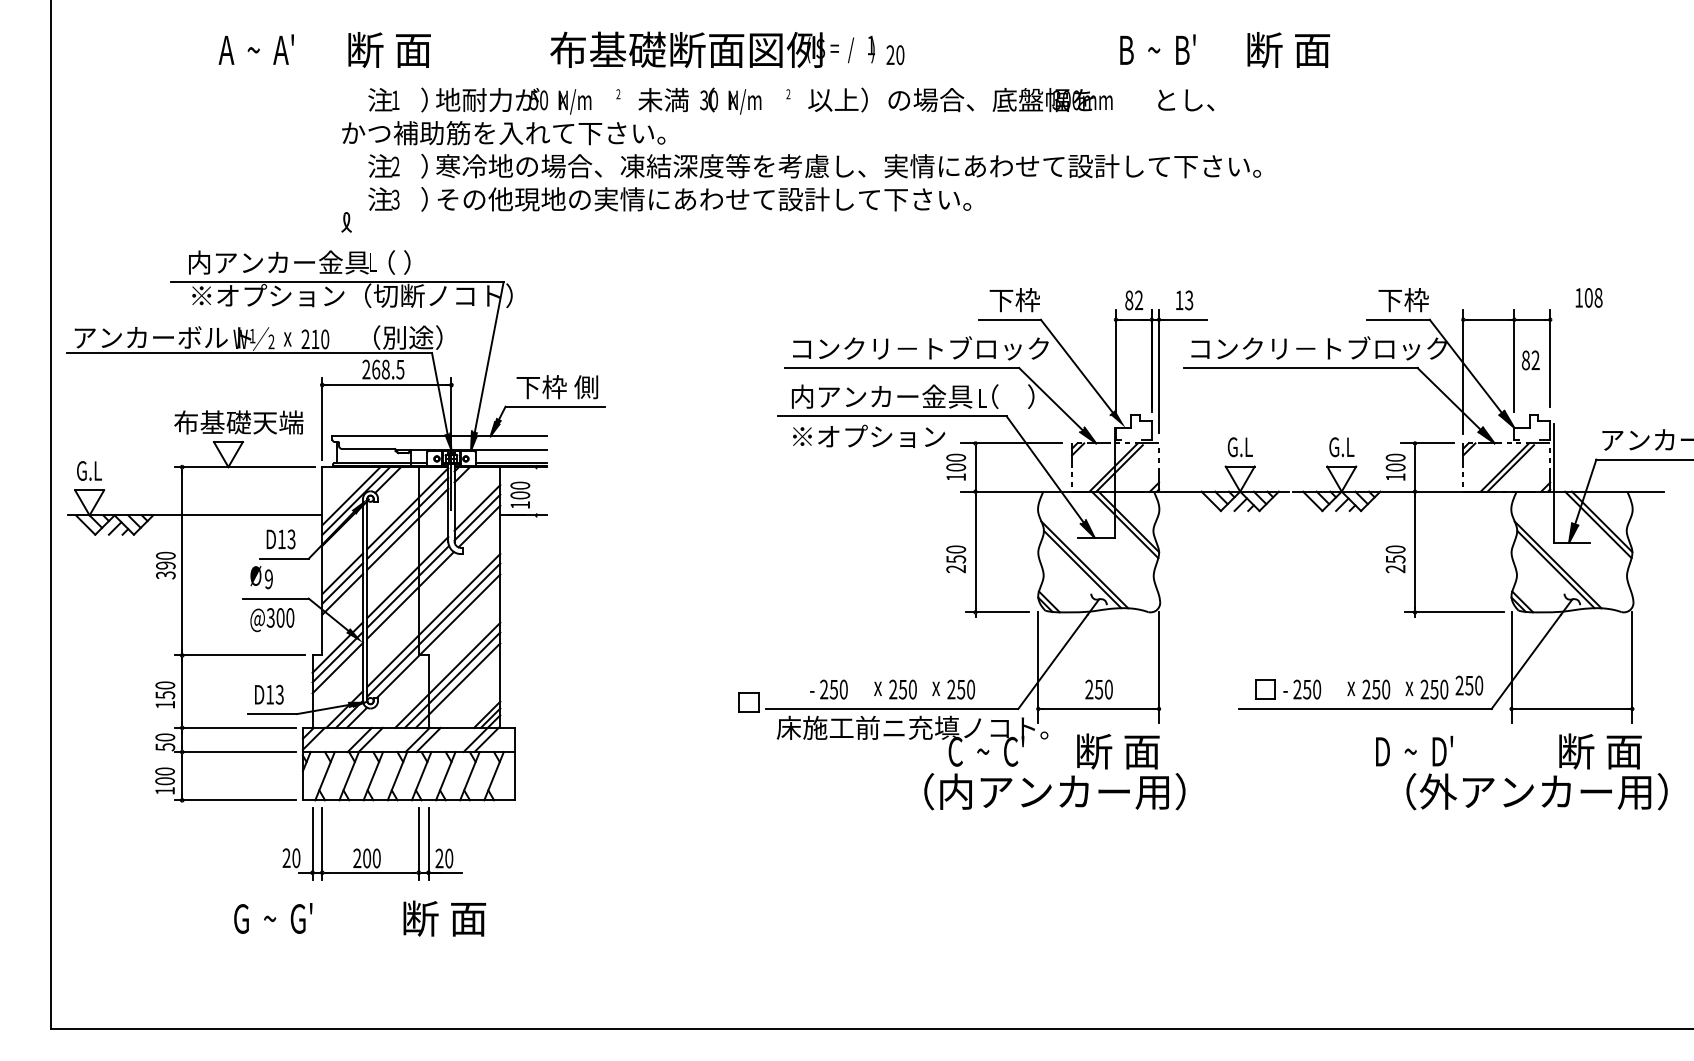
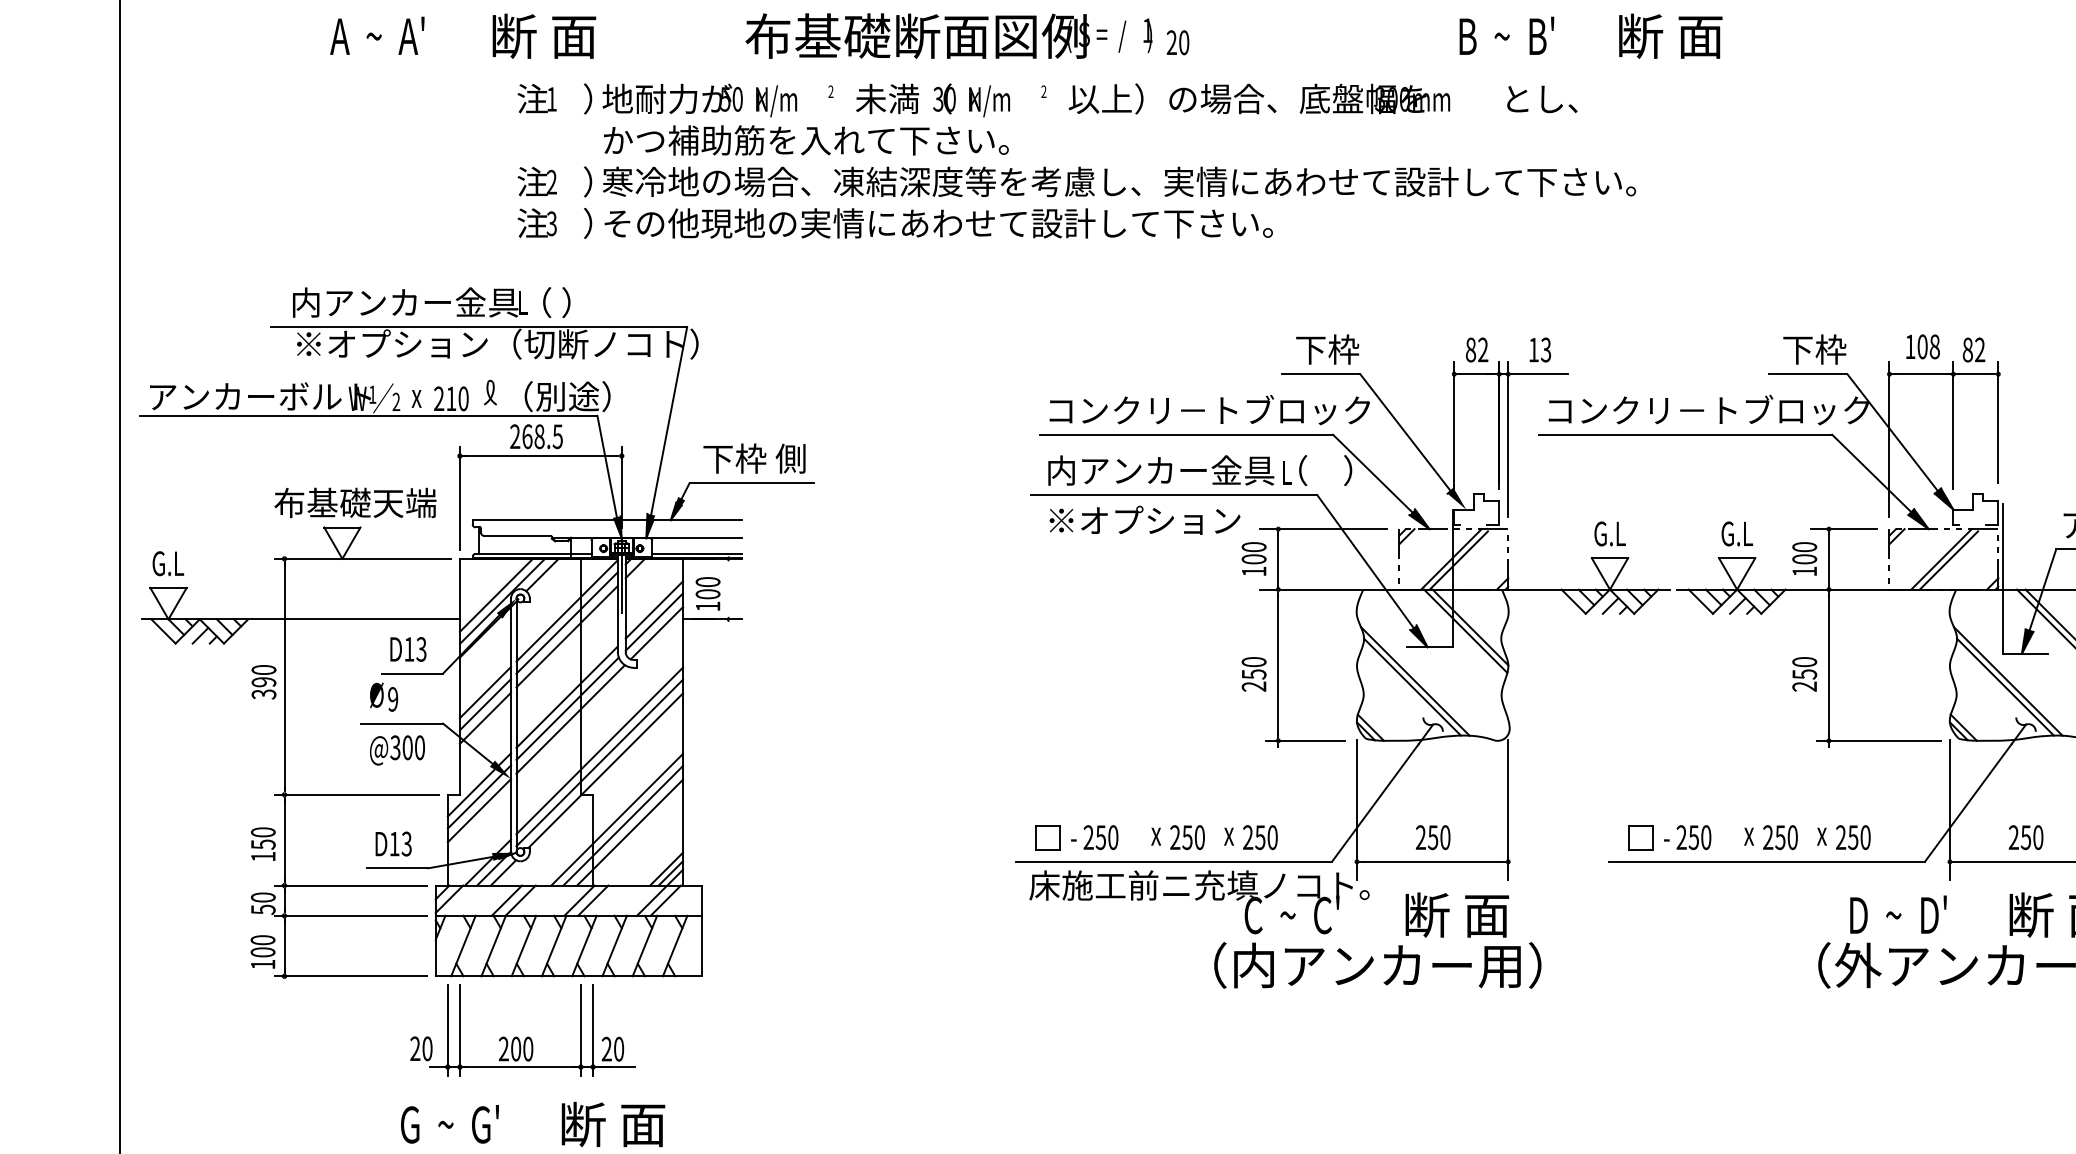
text: (503, 133) -> (806, 140), moved
part: (346, 222) -> (490, 392), moved
text: (1588, 297) -> (1922, 346), moved
text: (1530, 360) -> (1973, 350), moved
text: (1469, 685) -> (2026, 837), moved
part: (748, 702) -> (1047, 837), moved
text: (1414, 750) -> (1898, 913), moved
text: (273, 918) -> (450, 1124), moved

